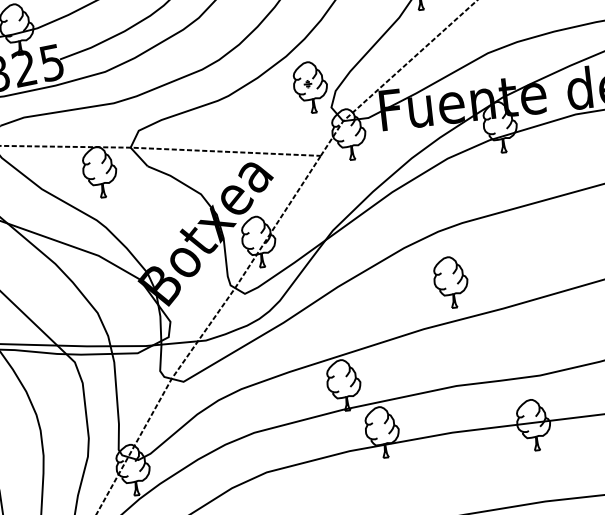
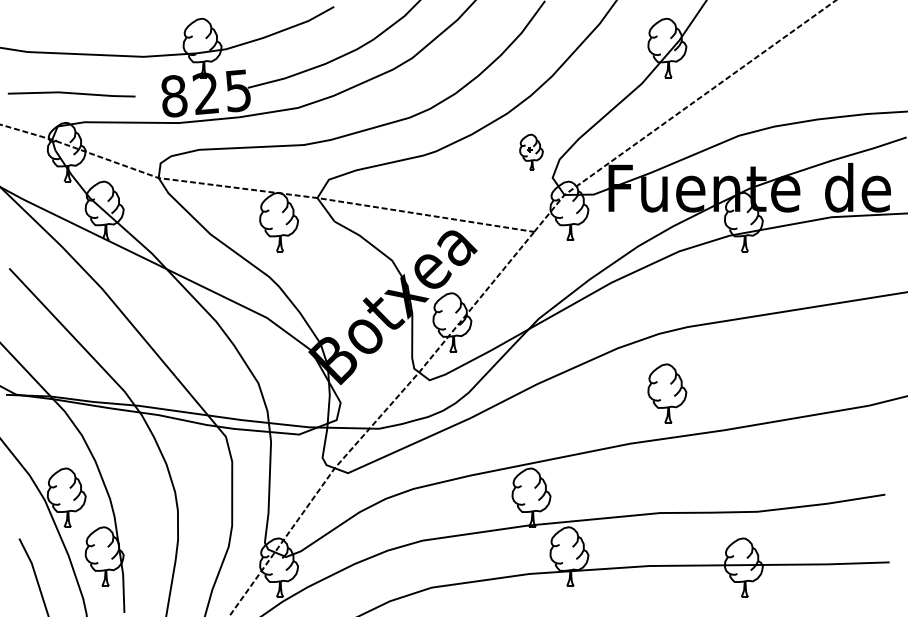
part: (310, 87) -> (531, 152), size x0.6

